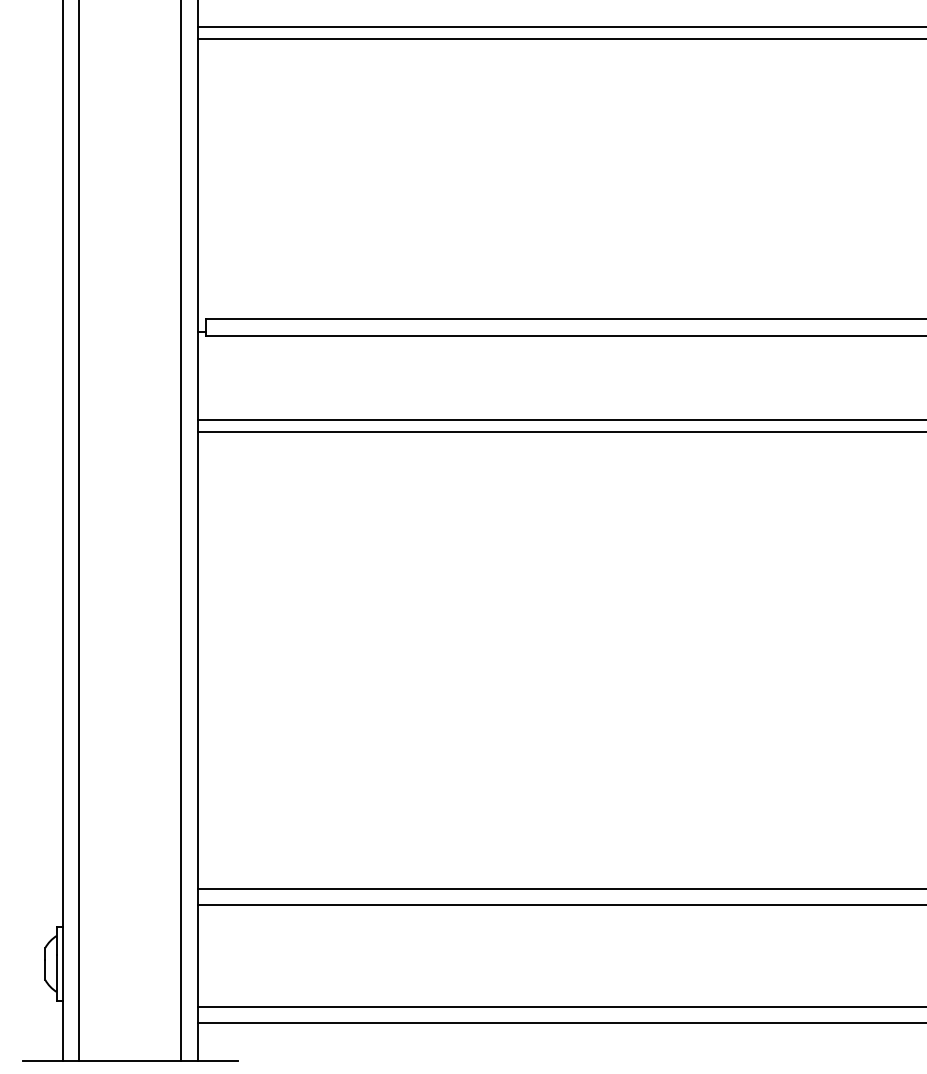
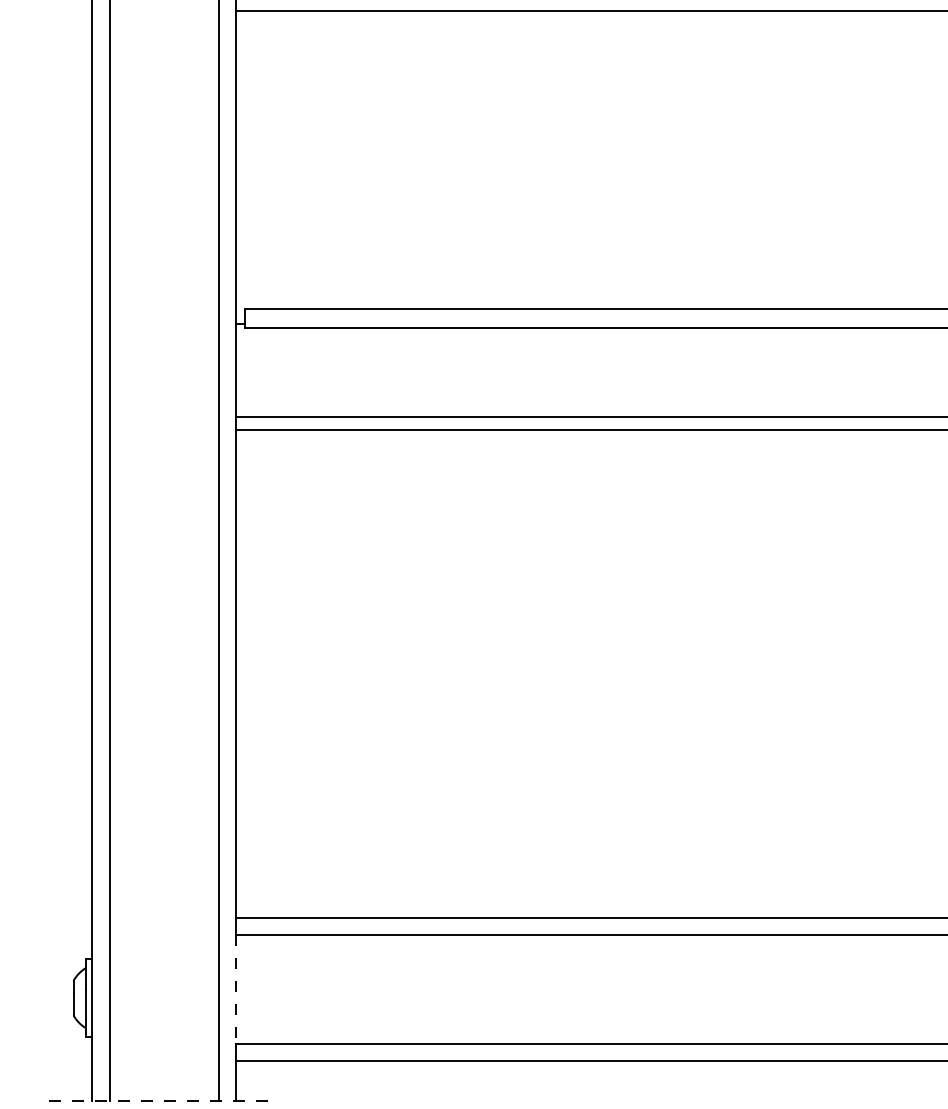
line: (197, 956) -> (235, 990), solid -> dashed
line: (130, 1060) -> (164, 1101), solid -> dashed

